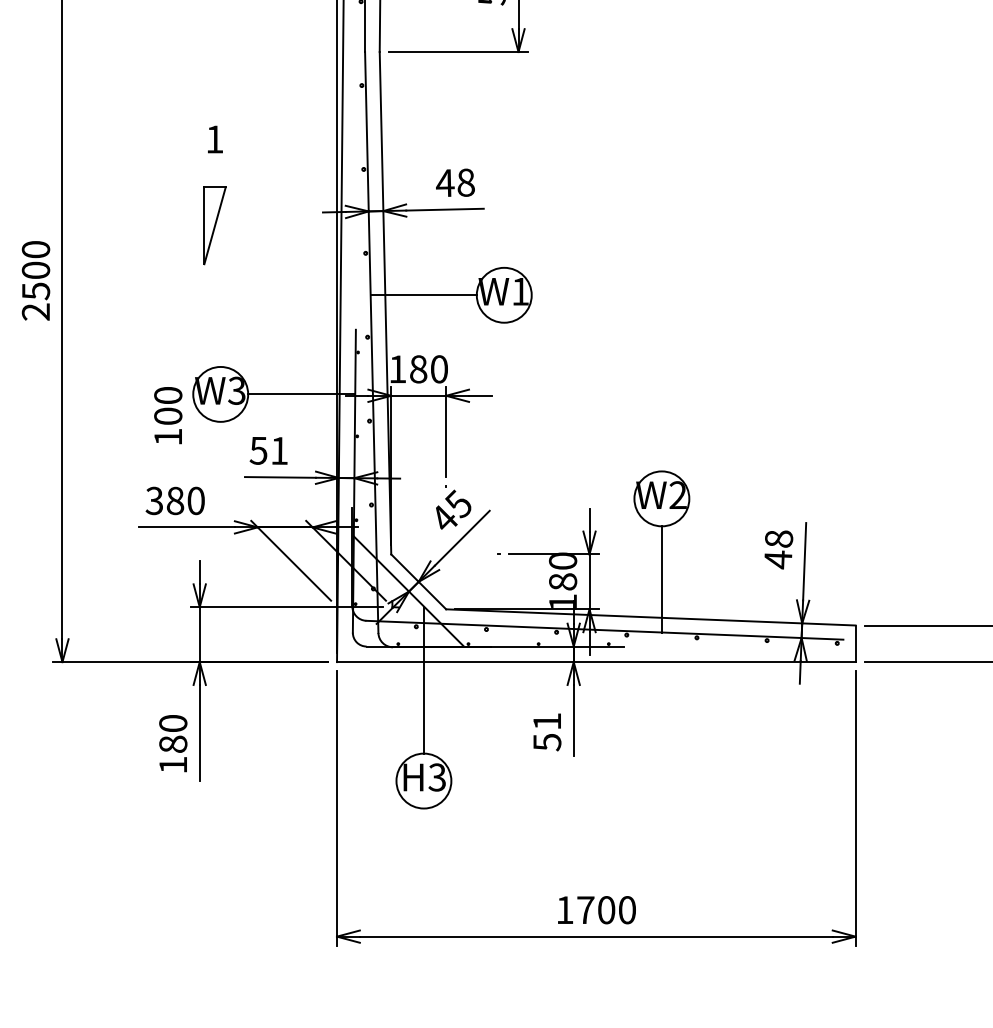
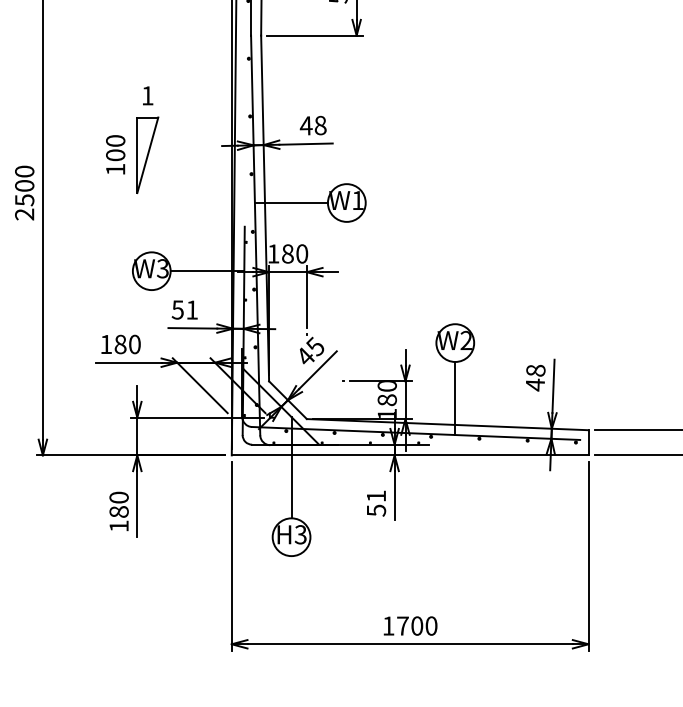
part: (214, 224) -> (147, 154), size x1.43
text: (168, 415) -> (115, 154), moved
text: (153, 500) -> (105, 344), 380 -> 180

